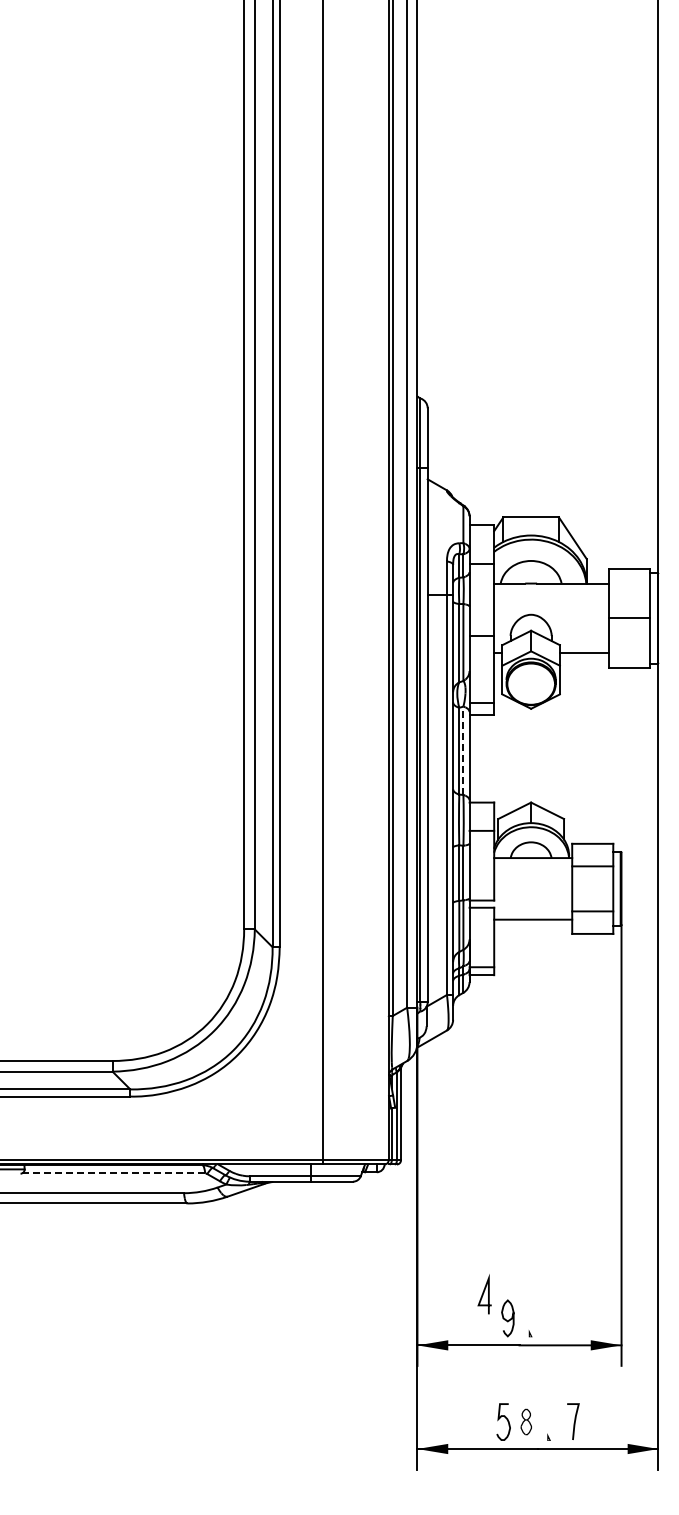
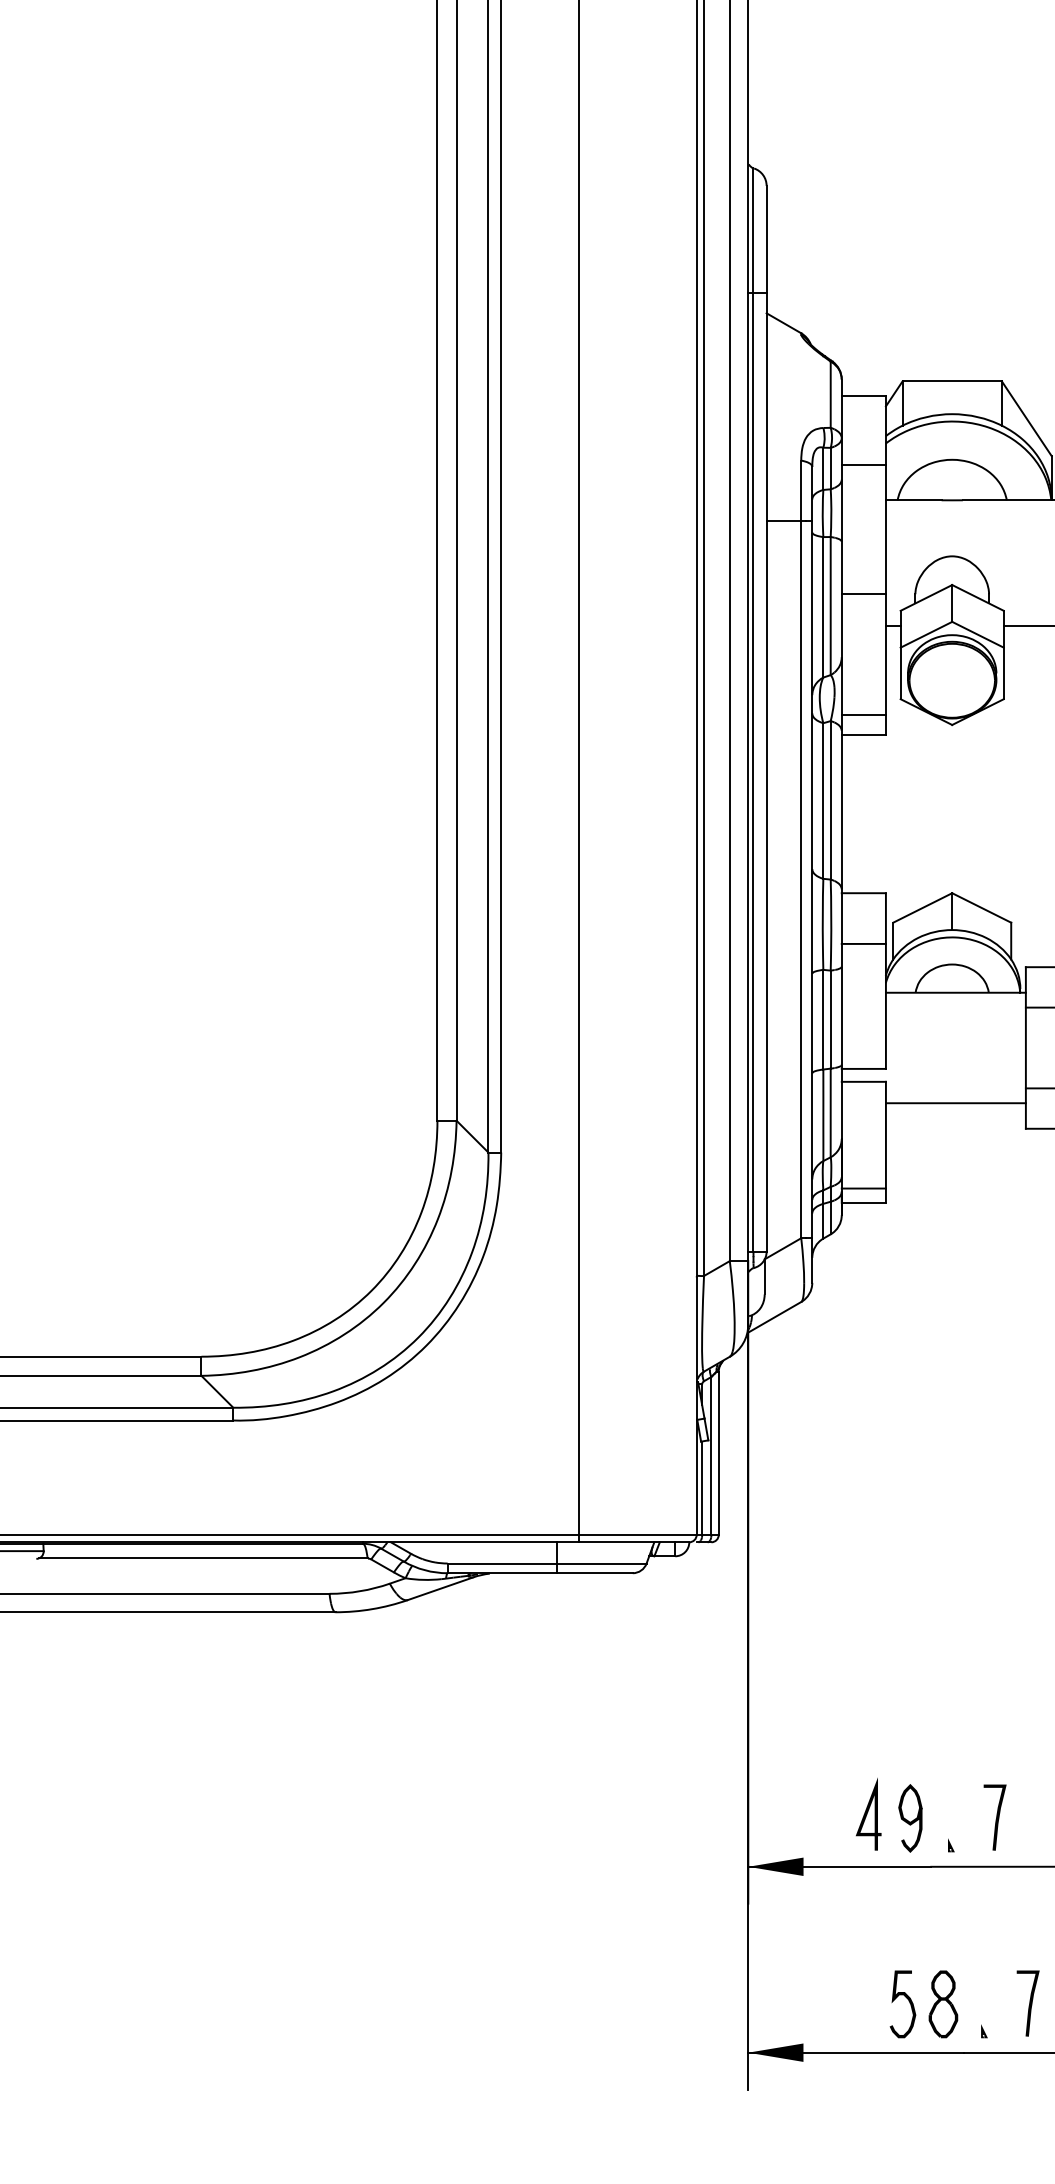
line: (463, 750) -> (830, 799), dashed -> solid
line: (113, 1173) -> (203, 1558), dashed -> solid
line: (484, 1293) -> (868, 1813), moved
curve: (555, 1317) -> (995, 1816), added
part: (526, 1421) -> (943, 2003), size x1.43

